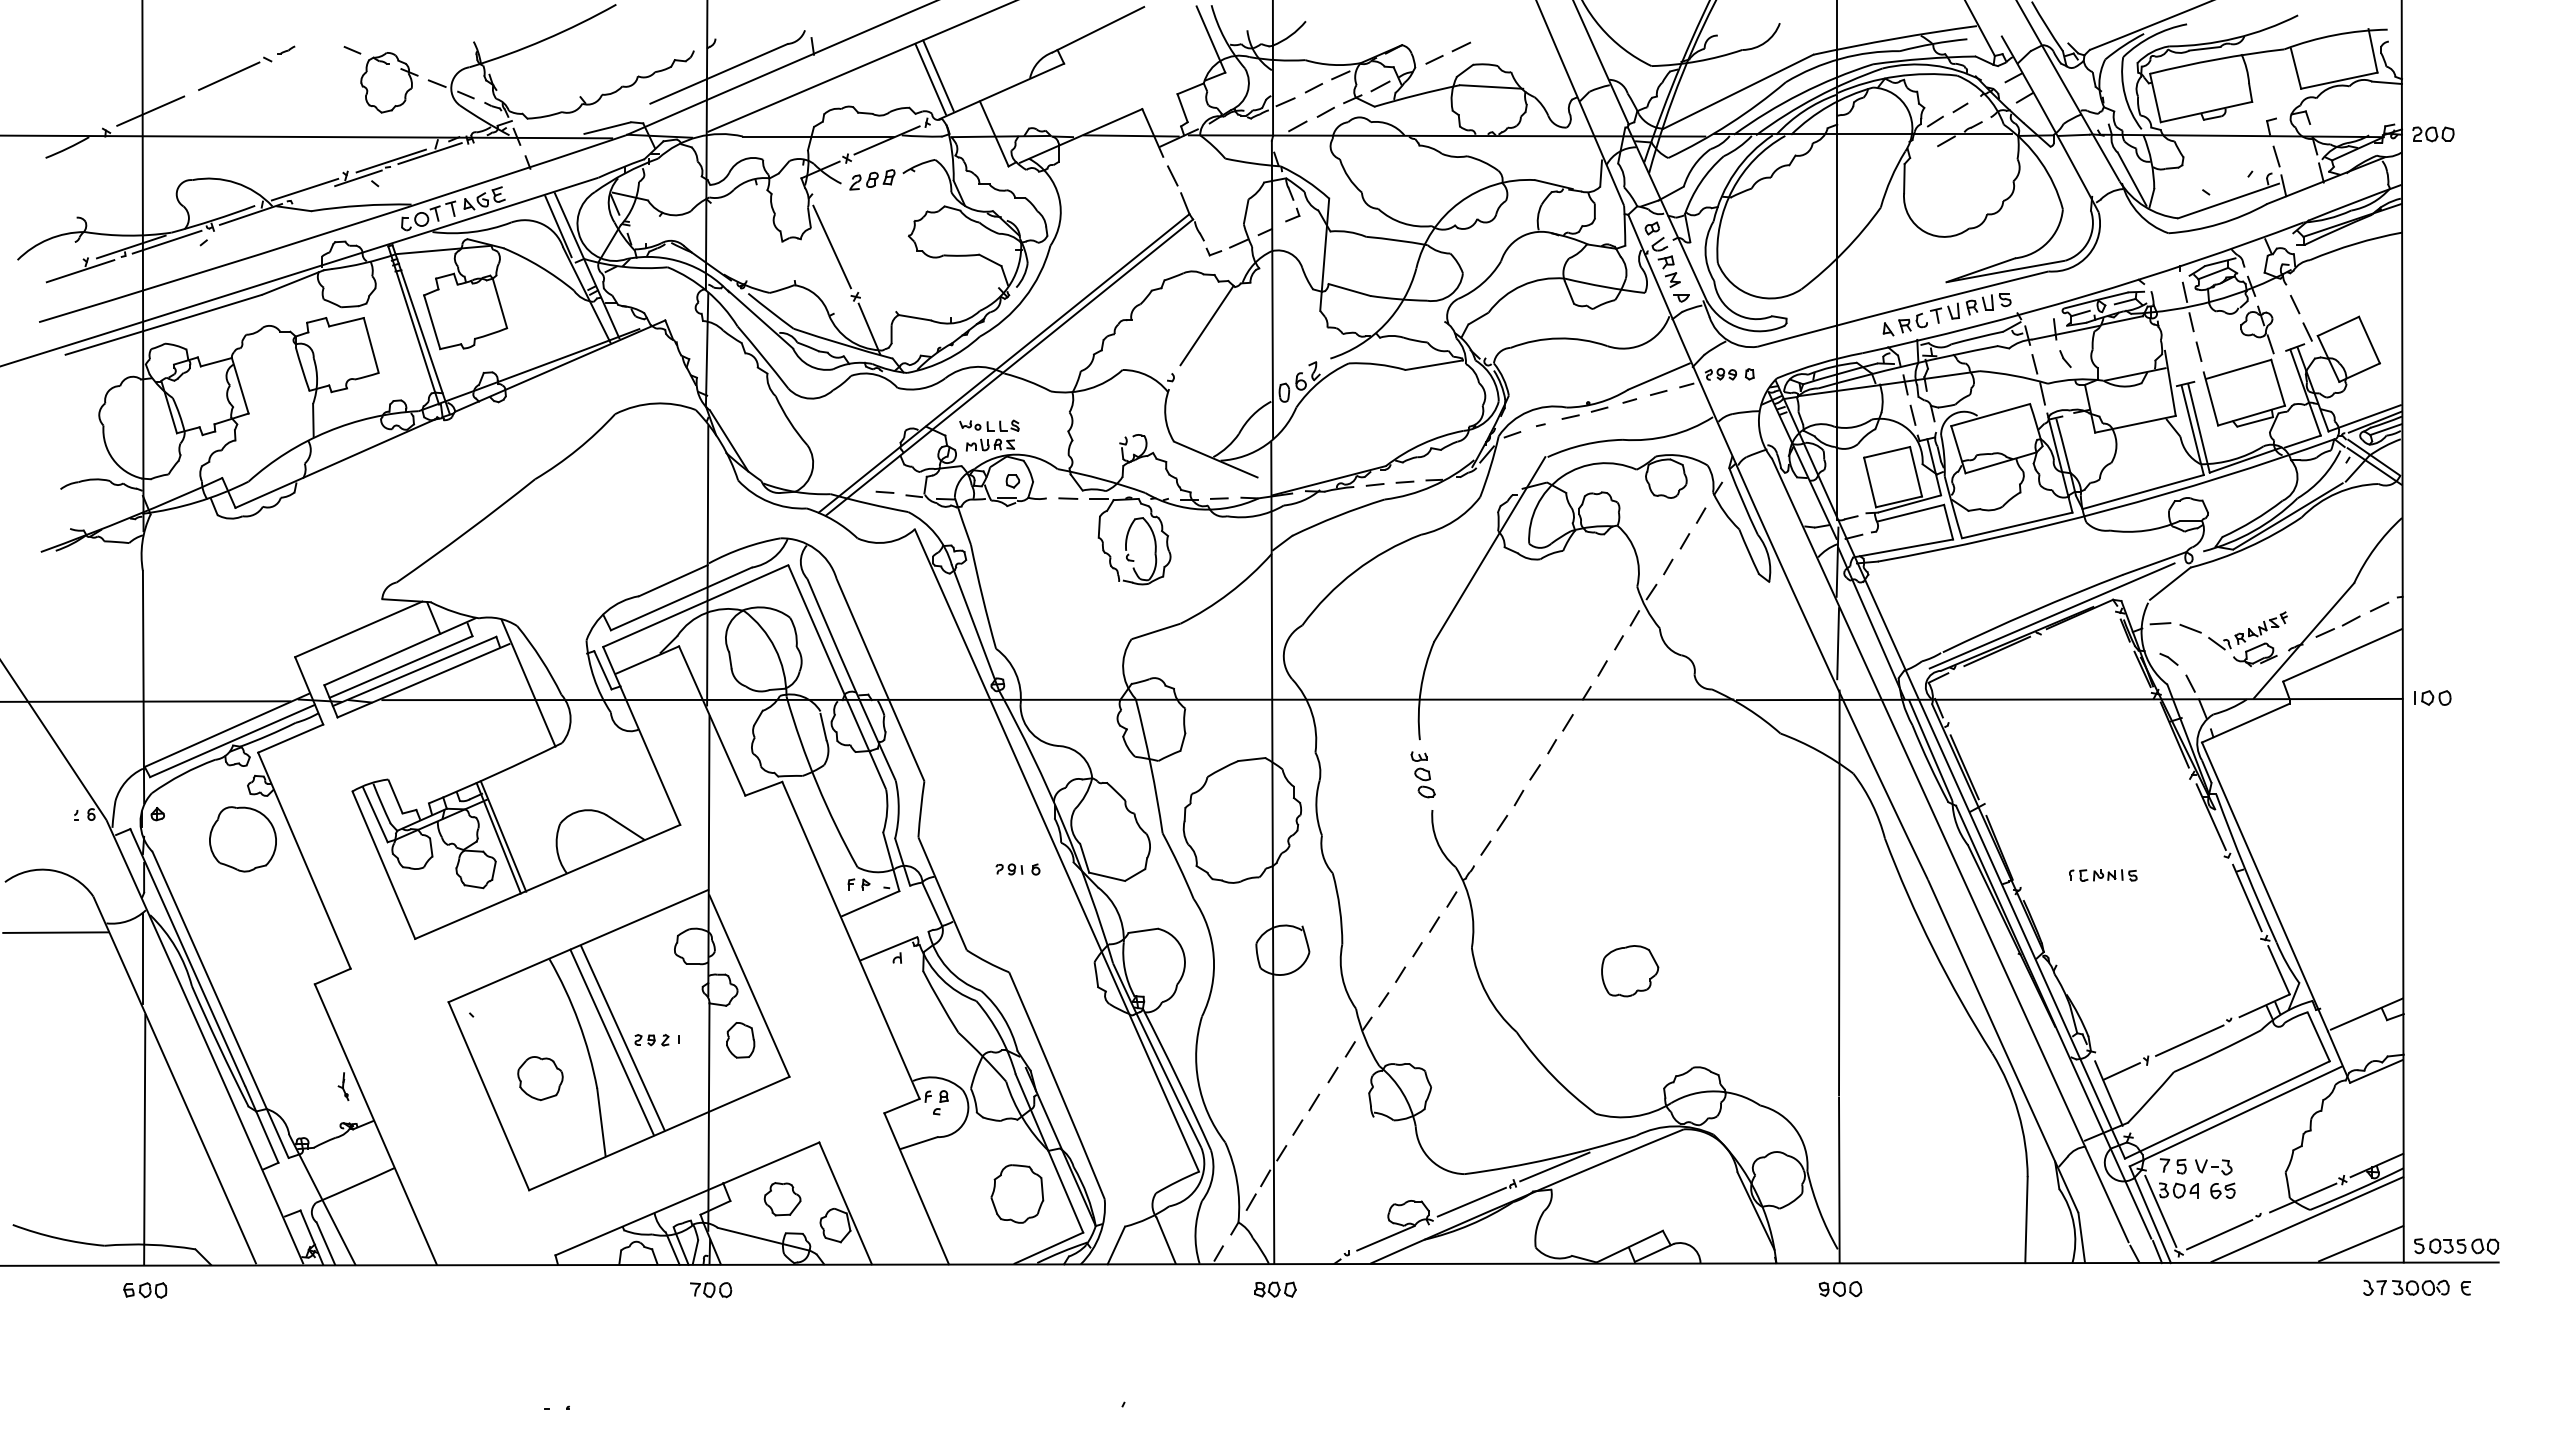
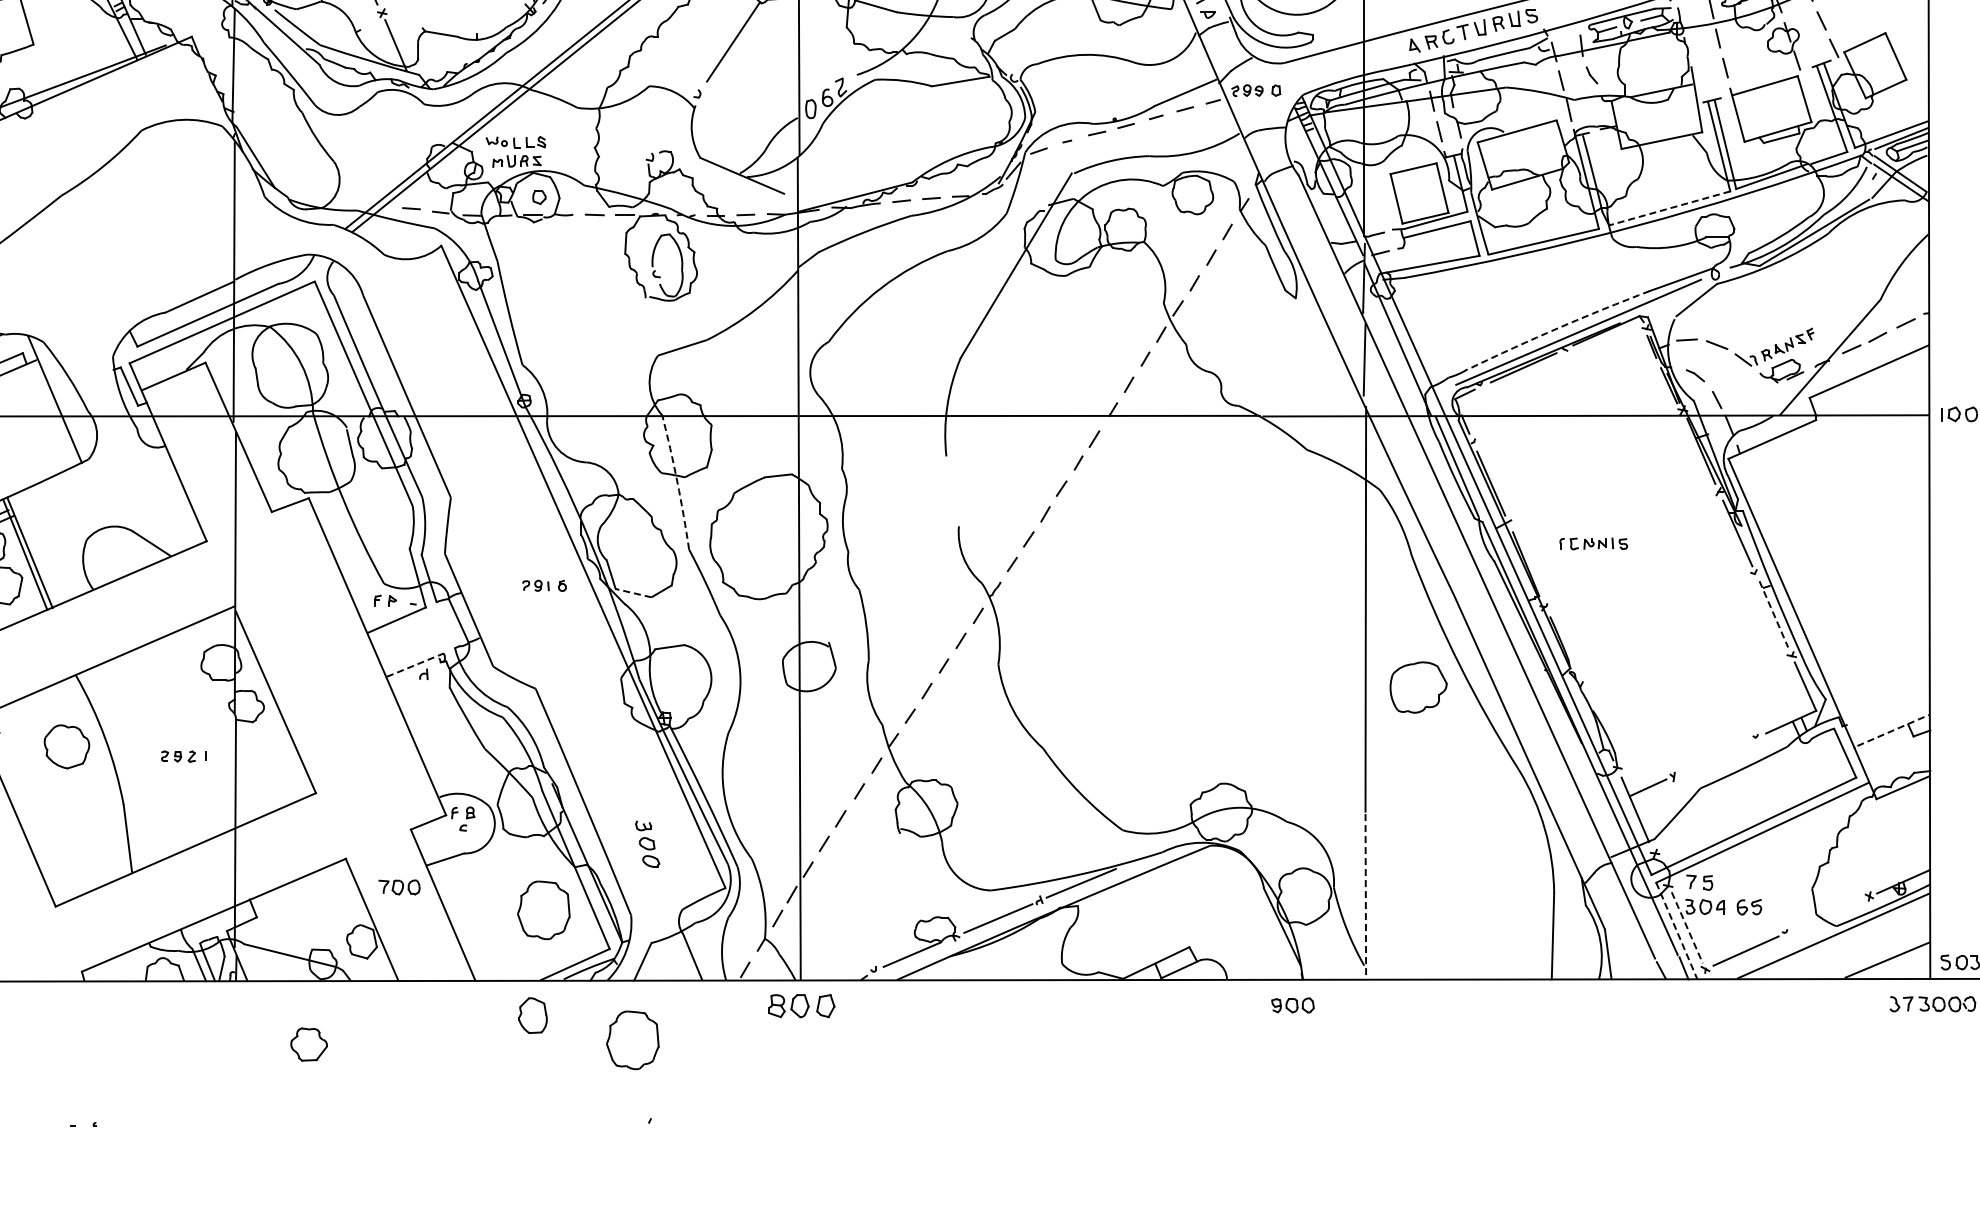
line: (2143, 492) -> (1669, 208), solid -> dashed
arc: (2032, 611) -> (1558, 327), solid -> dashed
arc: (1150, 765) -> (676, 481), solid -> dashed
part: (1422, 774) -> (646, 843), moved
part: (2103, 875) -> (1593, 543), moved
line: (1106, 876) -> (632, 592), solid -> dashed
line: (2247, 898) -> (1773, 614), solid -> dashed
line: (888, 948) -> (414, 664), solid -> dashed
part: (1630, 971) -> (1418, 687), moved
line: (2367, 1013) -> (1893, 729), solid -> dashed
line: (622, 1038) -> (148, 754), removed
part: (740, 1040) -> (532, 1015), moved
line: (2189, 1040) -> (1715, 756), removed
line: (611, 1042) -> (137, 758), removed
part: (540, 1078) -> (66, 746), moved
part: (2213, 1167) -> (1739, 883), removed
line: (1839, 1180) -> (1365, 896), solid -> dashed
line: (2303, 1197) -> (1829, 913), removed
part: (782, 1199) -> (308, 1044), moved
line: (2160, 1211) -> (1686, 927), solid -> dashed
line: (2150, 1214) -> (1676, 930), solid -> dashed
part: (1275, 1289) -> (801, 1005), size x1.6
part: (1840, 1289) -> (1292, 1005), moved
part: (711, 1290) -> (399, 887), moved
part: (1106, 1323) -> (632, 1039), added

